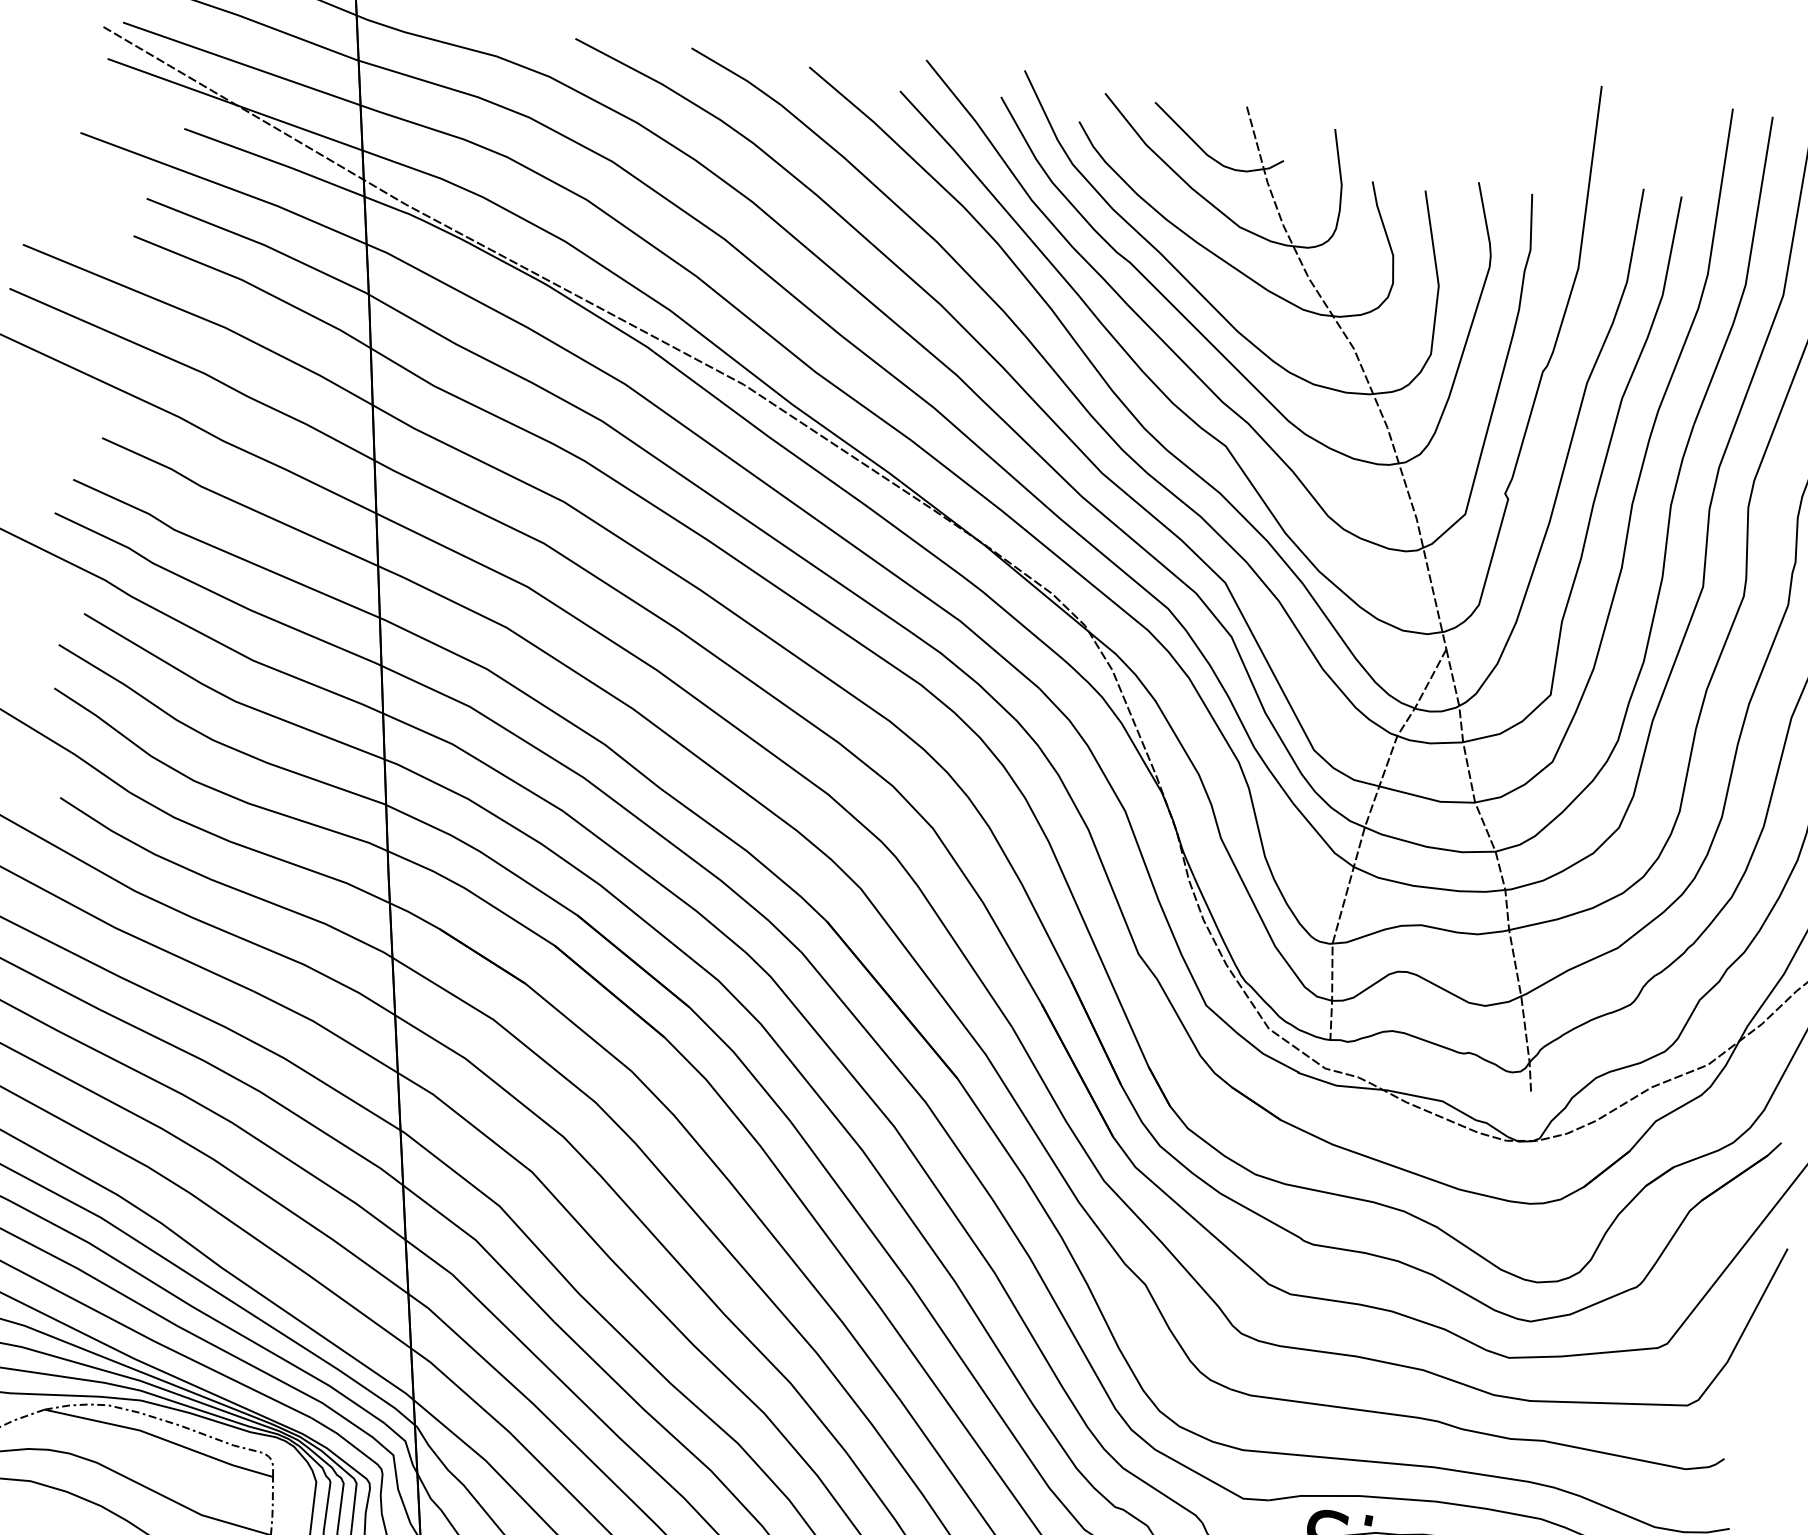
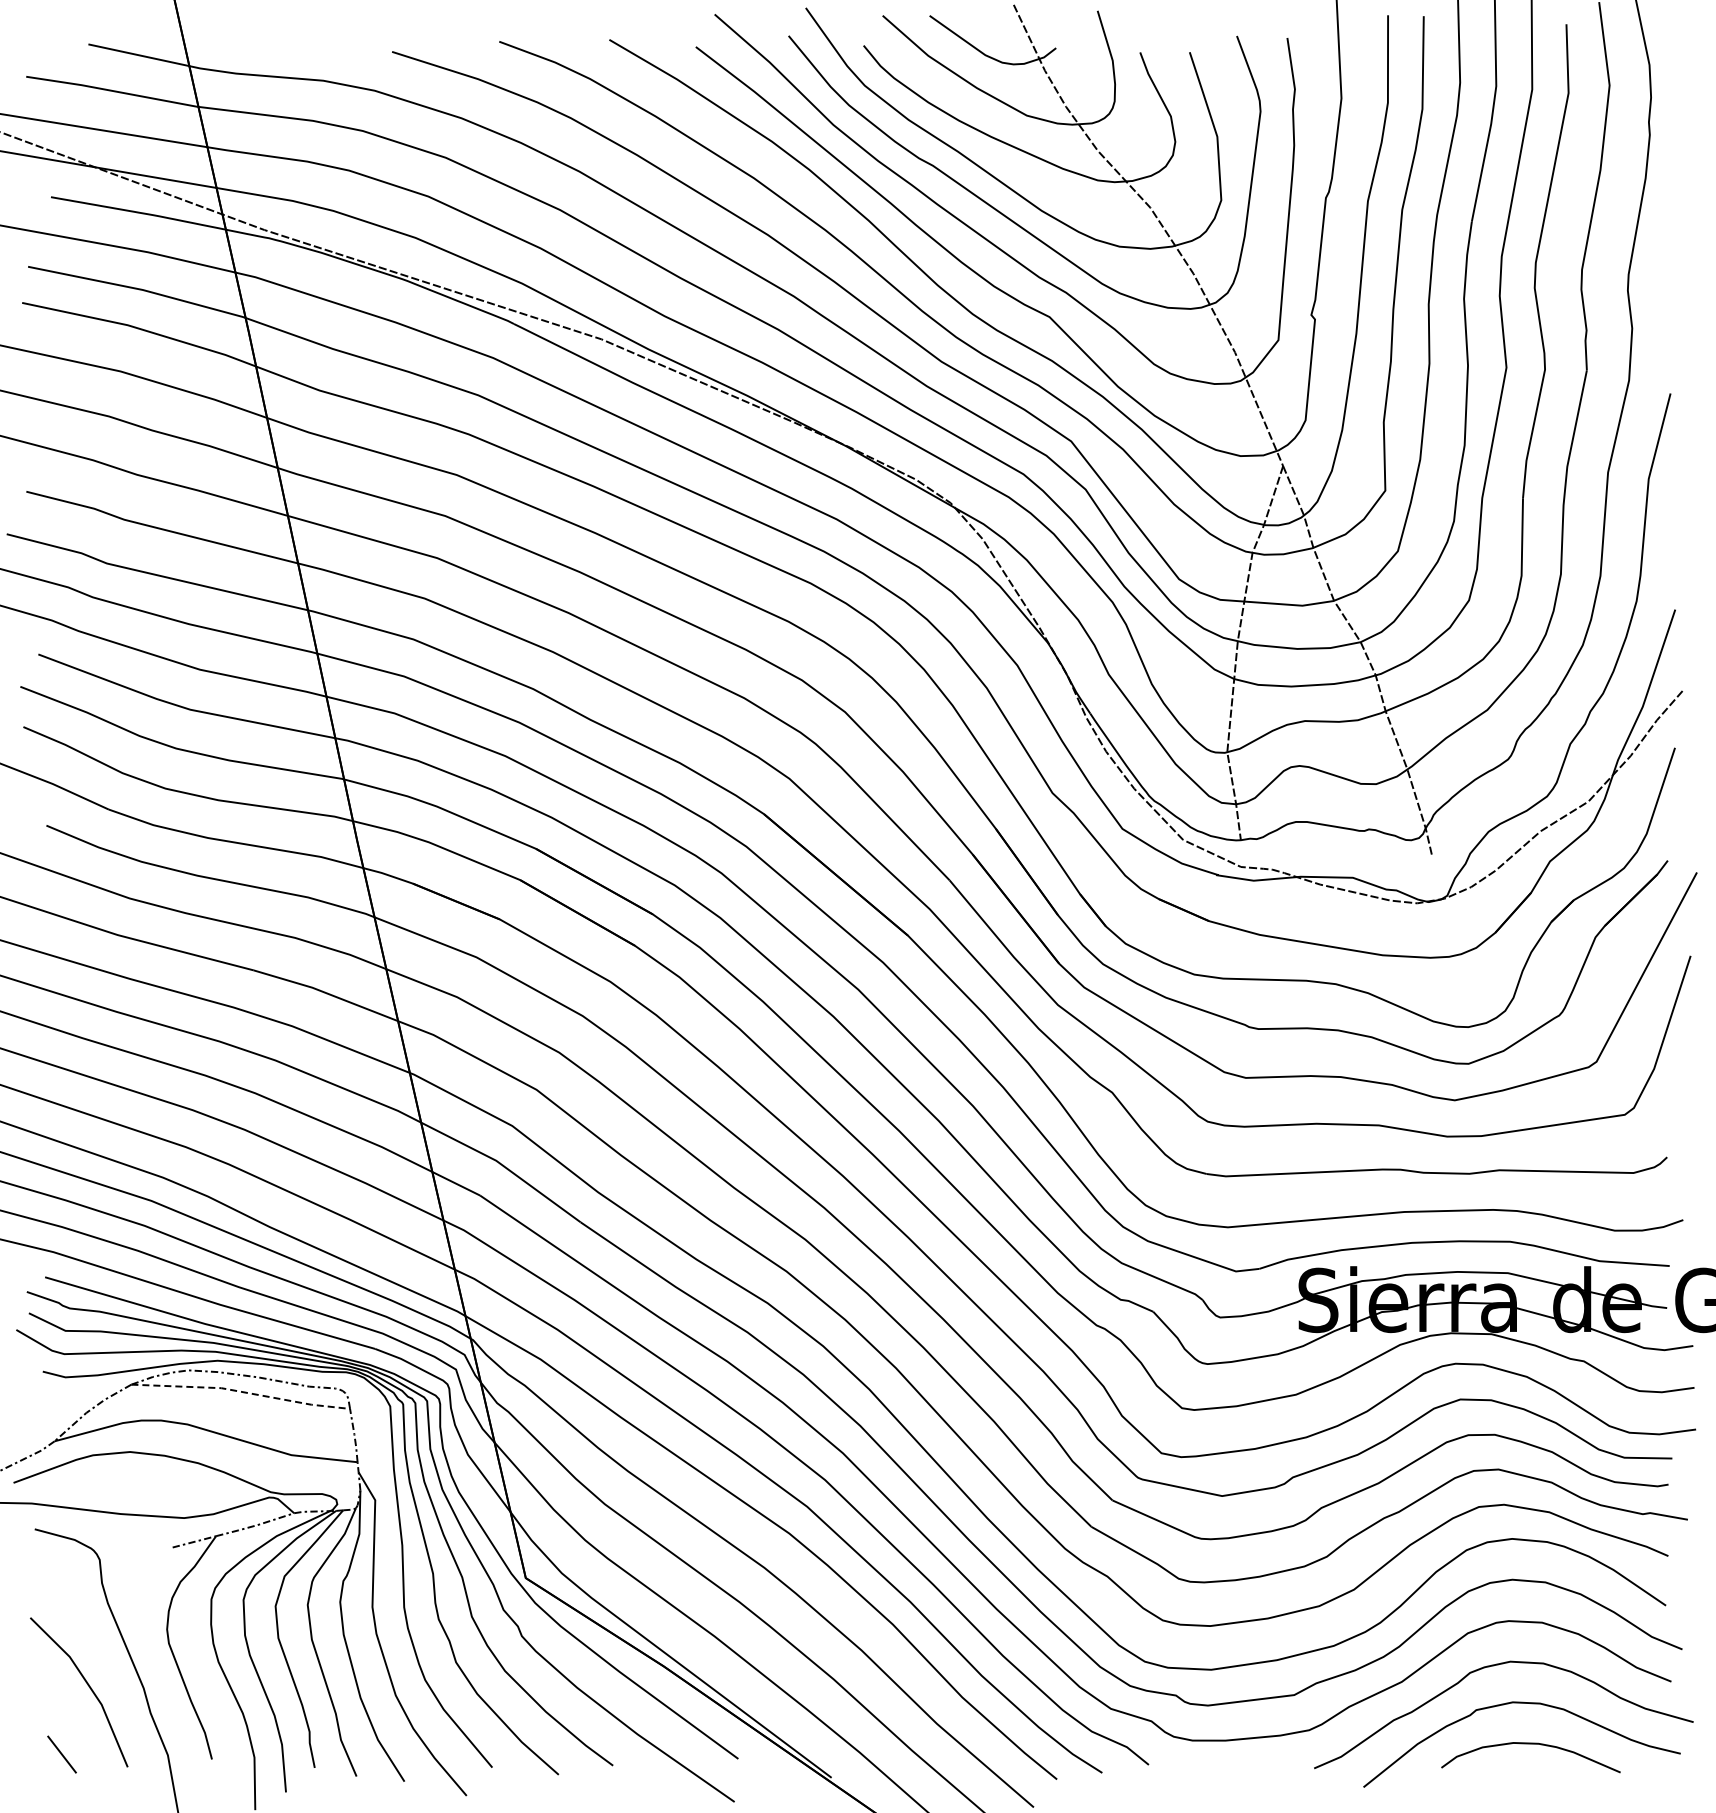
line: (160, 1437) -> (241, 1391), solid -> dashed

